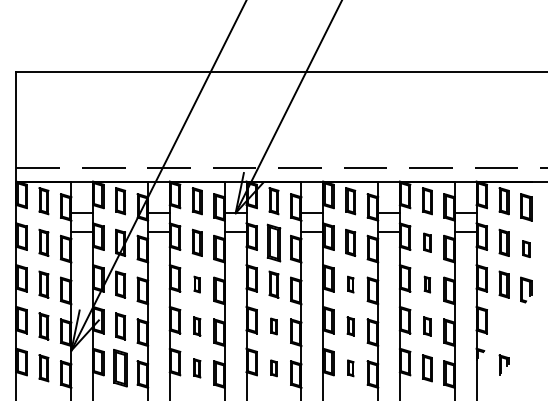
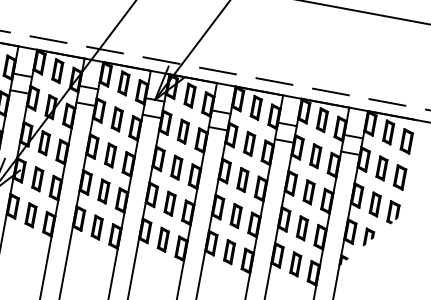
part: (273, 242) -> (183, 131), size x0.71
part: (427, 242) -> (315, 155), size x1.43
part: (526, 248) -> (400, 176), size x1.67
part: (196, 284) -> (109, 155), size x1.67
part: (350, 284) -> (242, 179), size x1.67
part: (427, 284) -> (309, 192), size x1.67
part: (196, 326) -> (103, 191), size x1.43
part: (273, 326) -> (169, 203), size x1.67
part: (350, 326) -> (236, 216), size x1.43
part: (427, 326) -> (302, 228), size x1.43
part: (503, 364) -> (368, 237), moved
part: (120, 368) -> (30, 215), size x0.71
part: (196, 368) -> (96, 227), size x1.43
part: (273, 368) -> (162, 239), size x1.67
part: (350, 368) -> (229, 252), size x1.67

